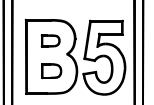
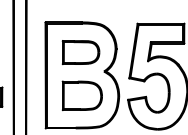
part: (50, 40) -> (80, 51), size x1.43
part: (51, 70) -> (82, 94), size x1.43

